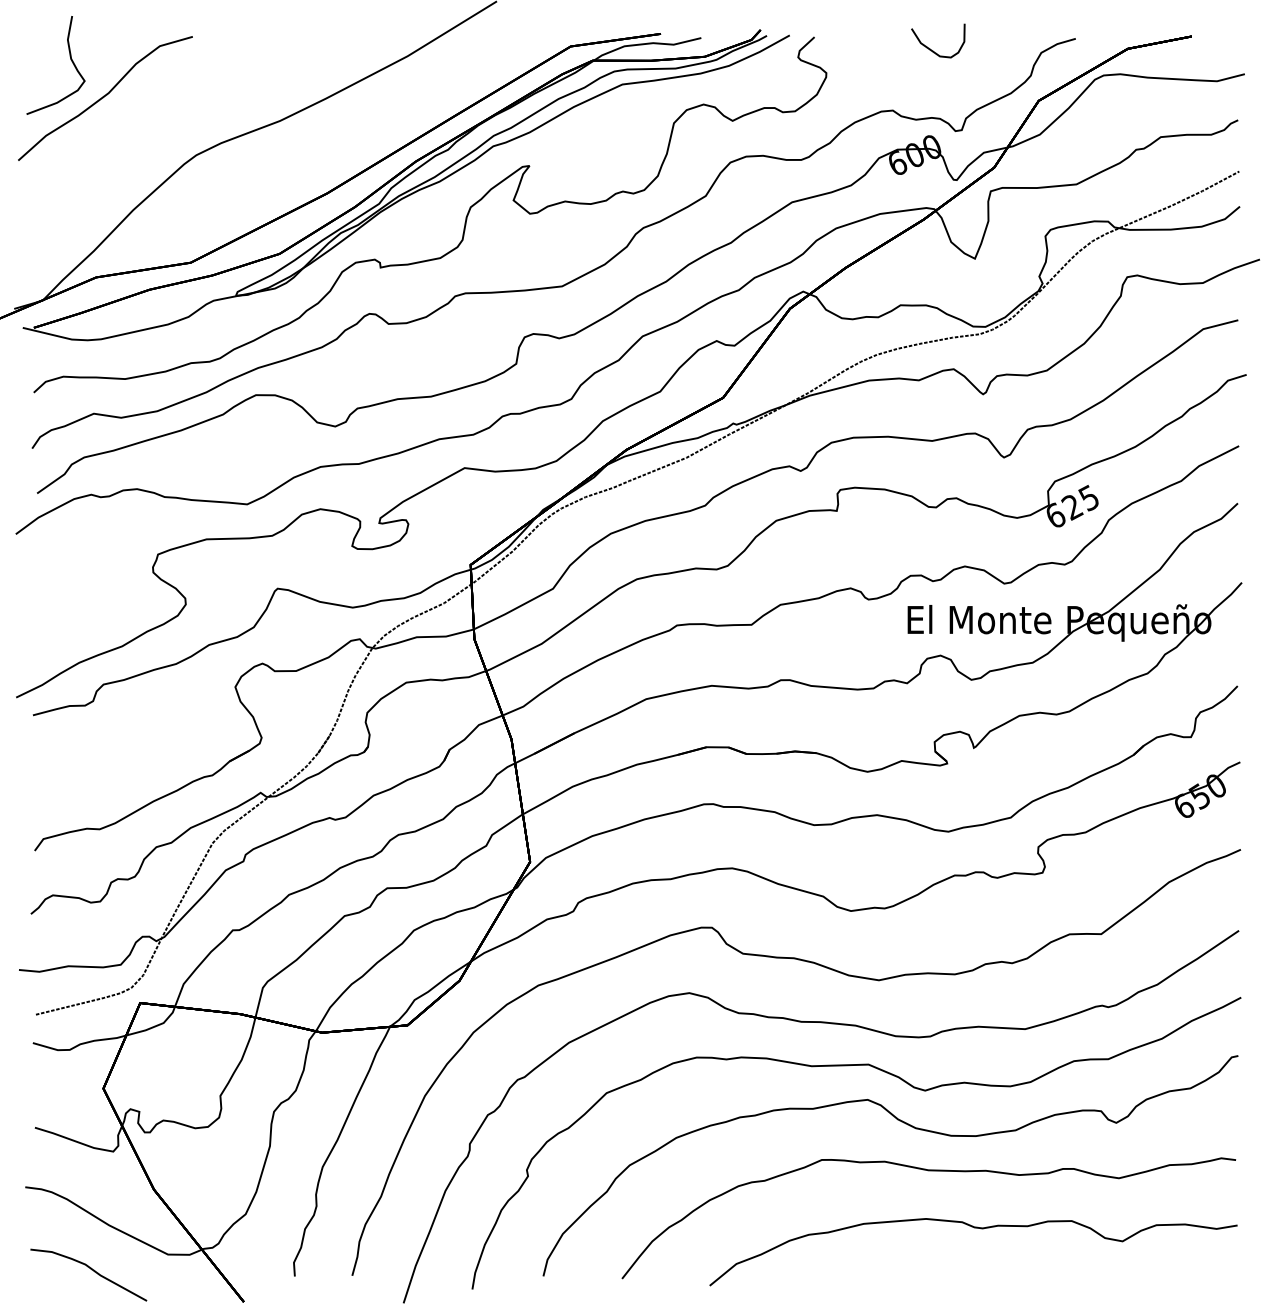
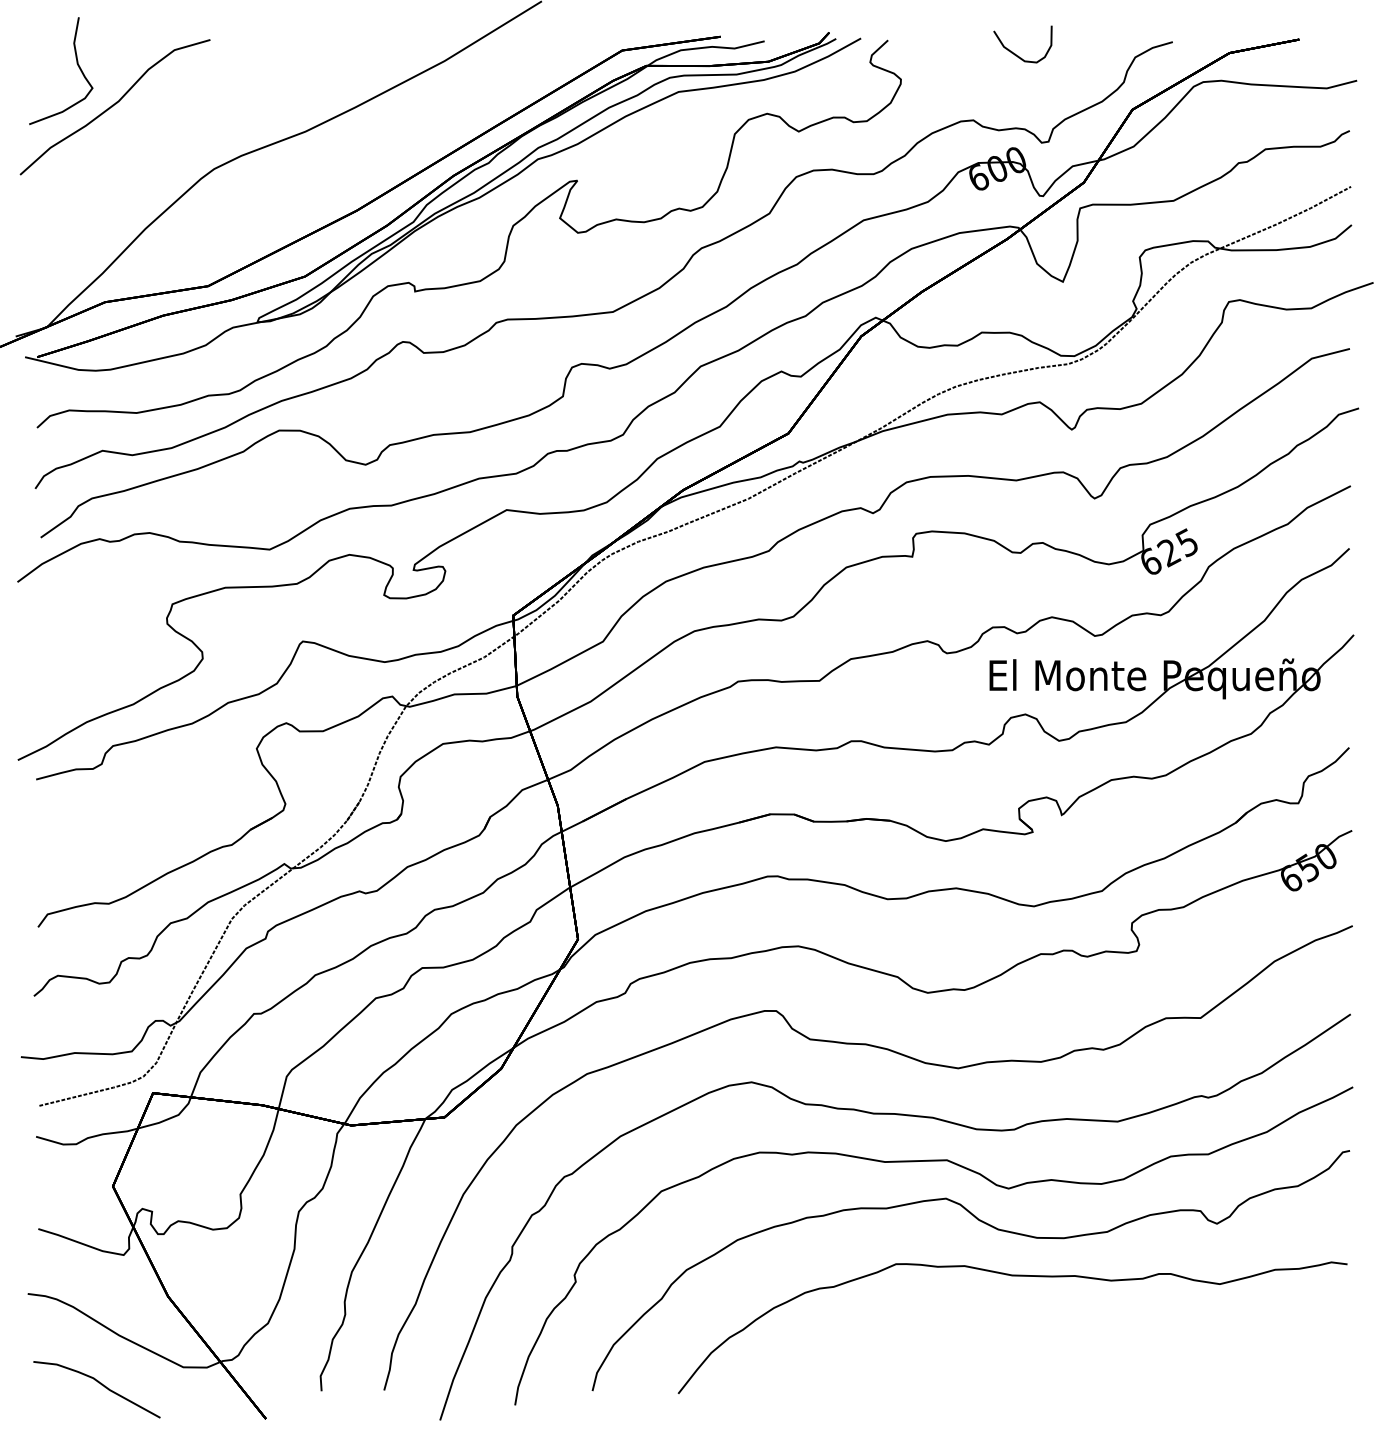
curve: (974, 1228) -> (1062, 1338), removed

